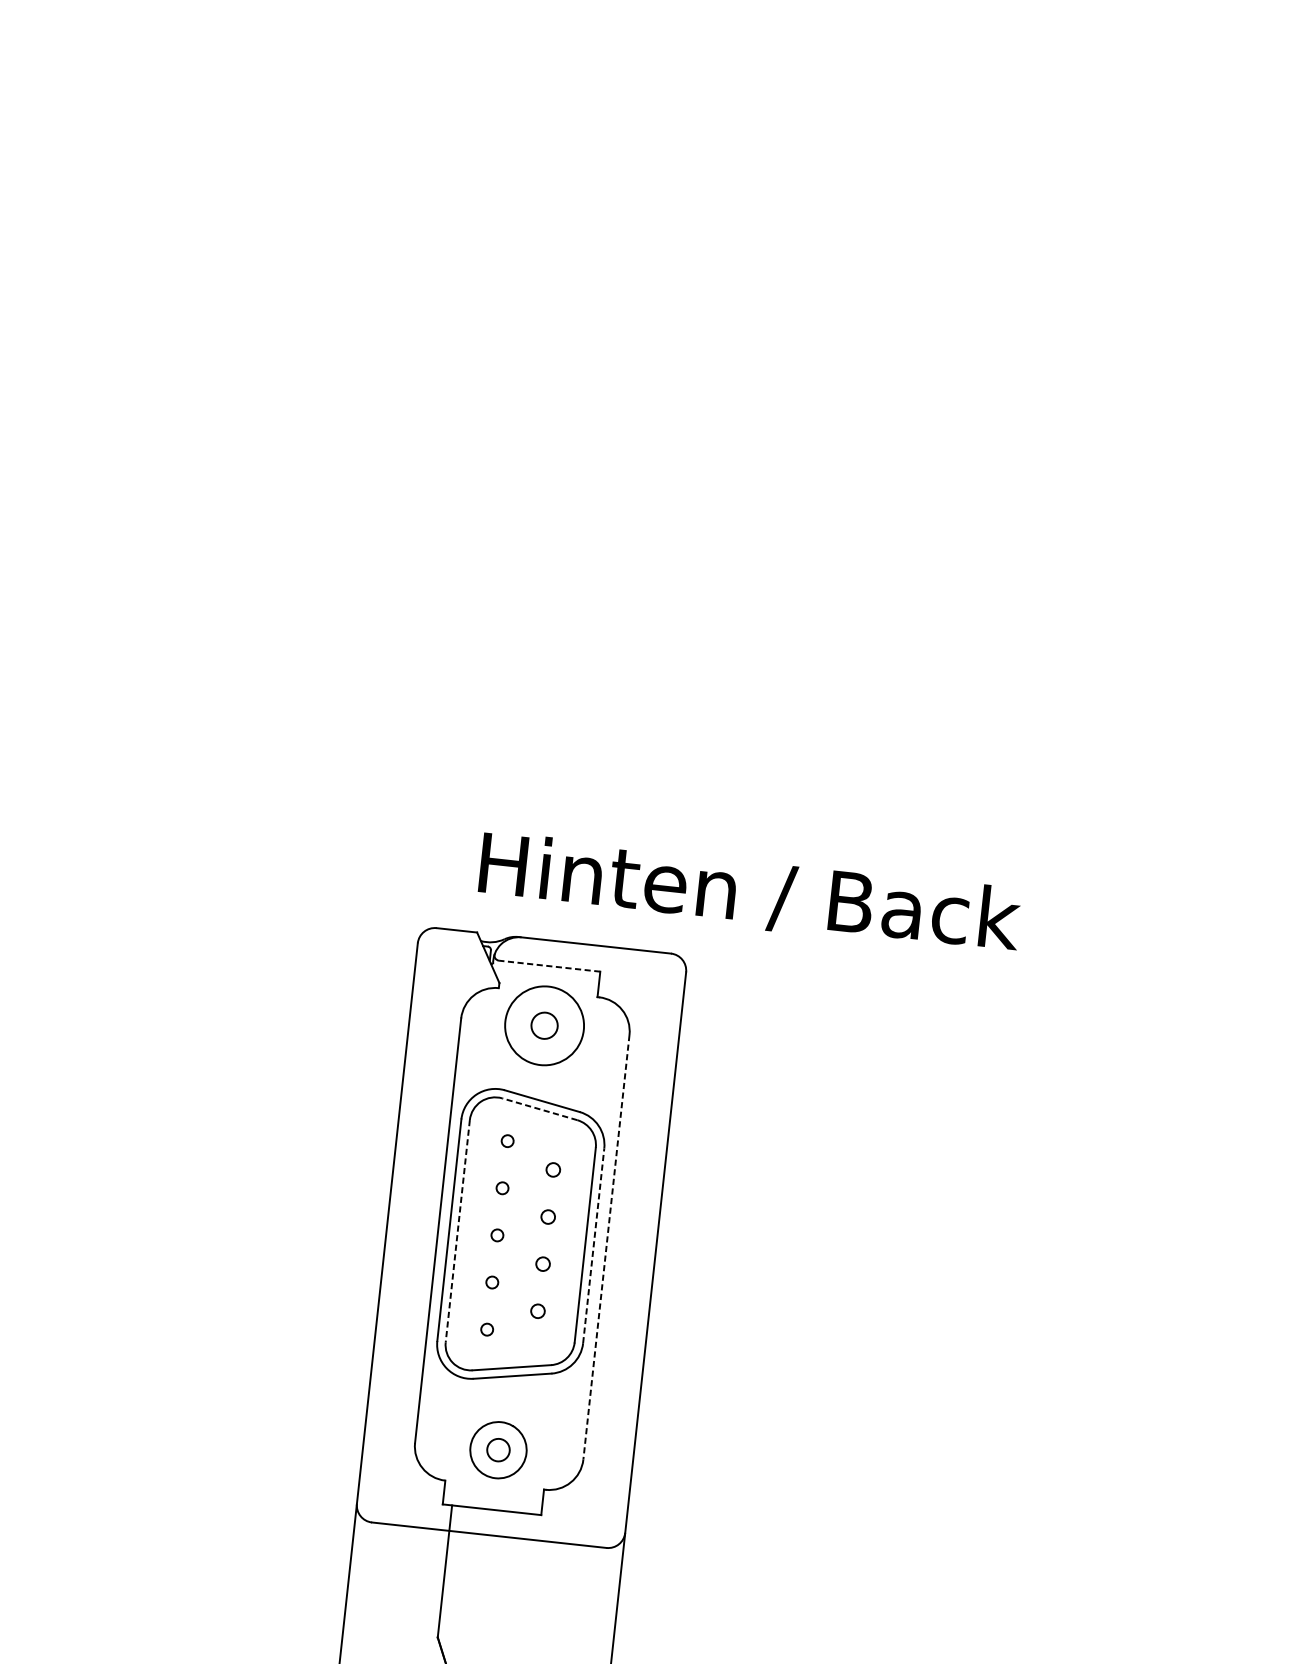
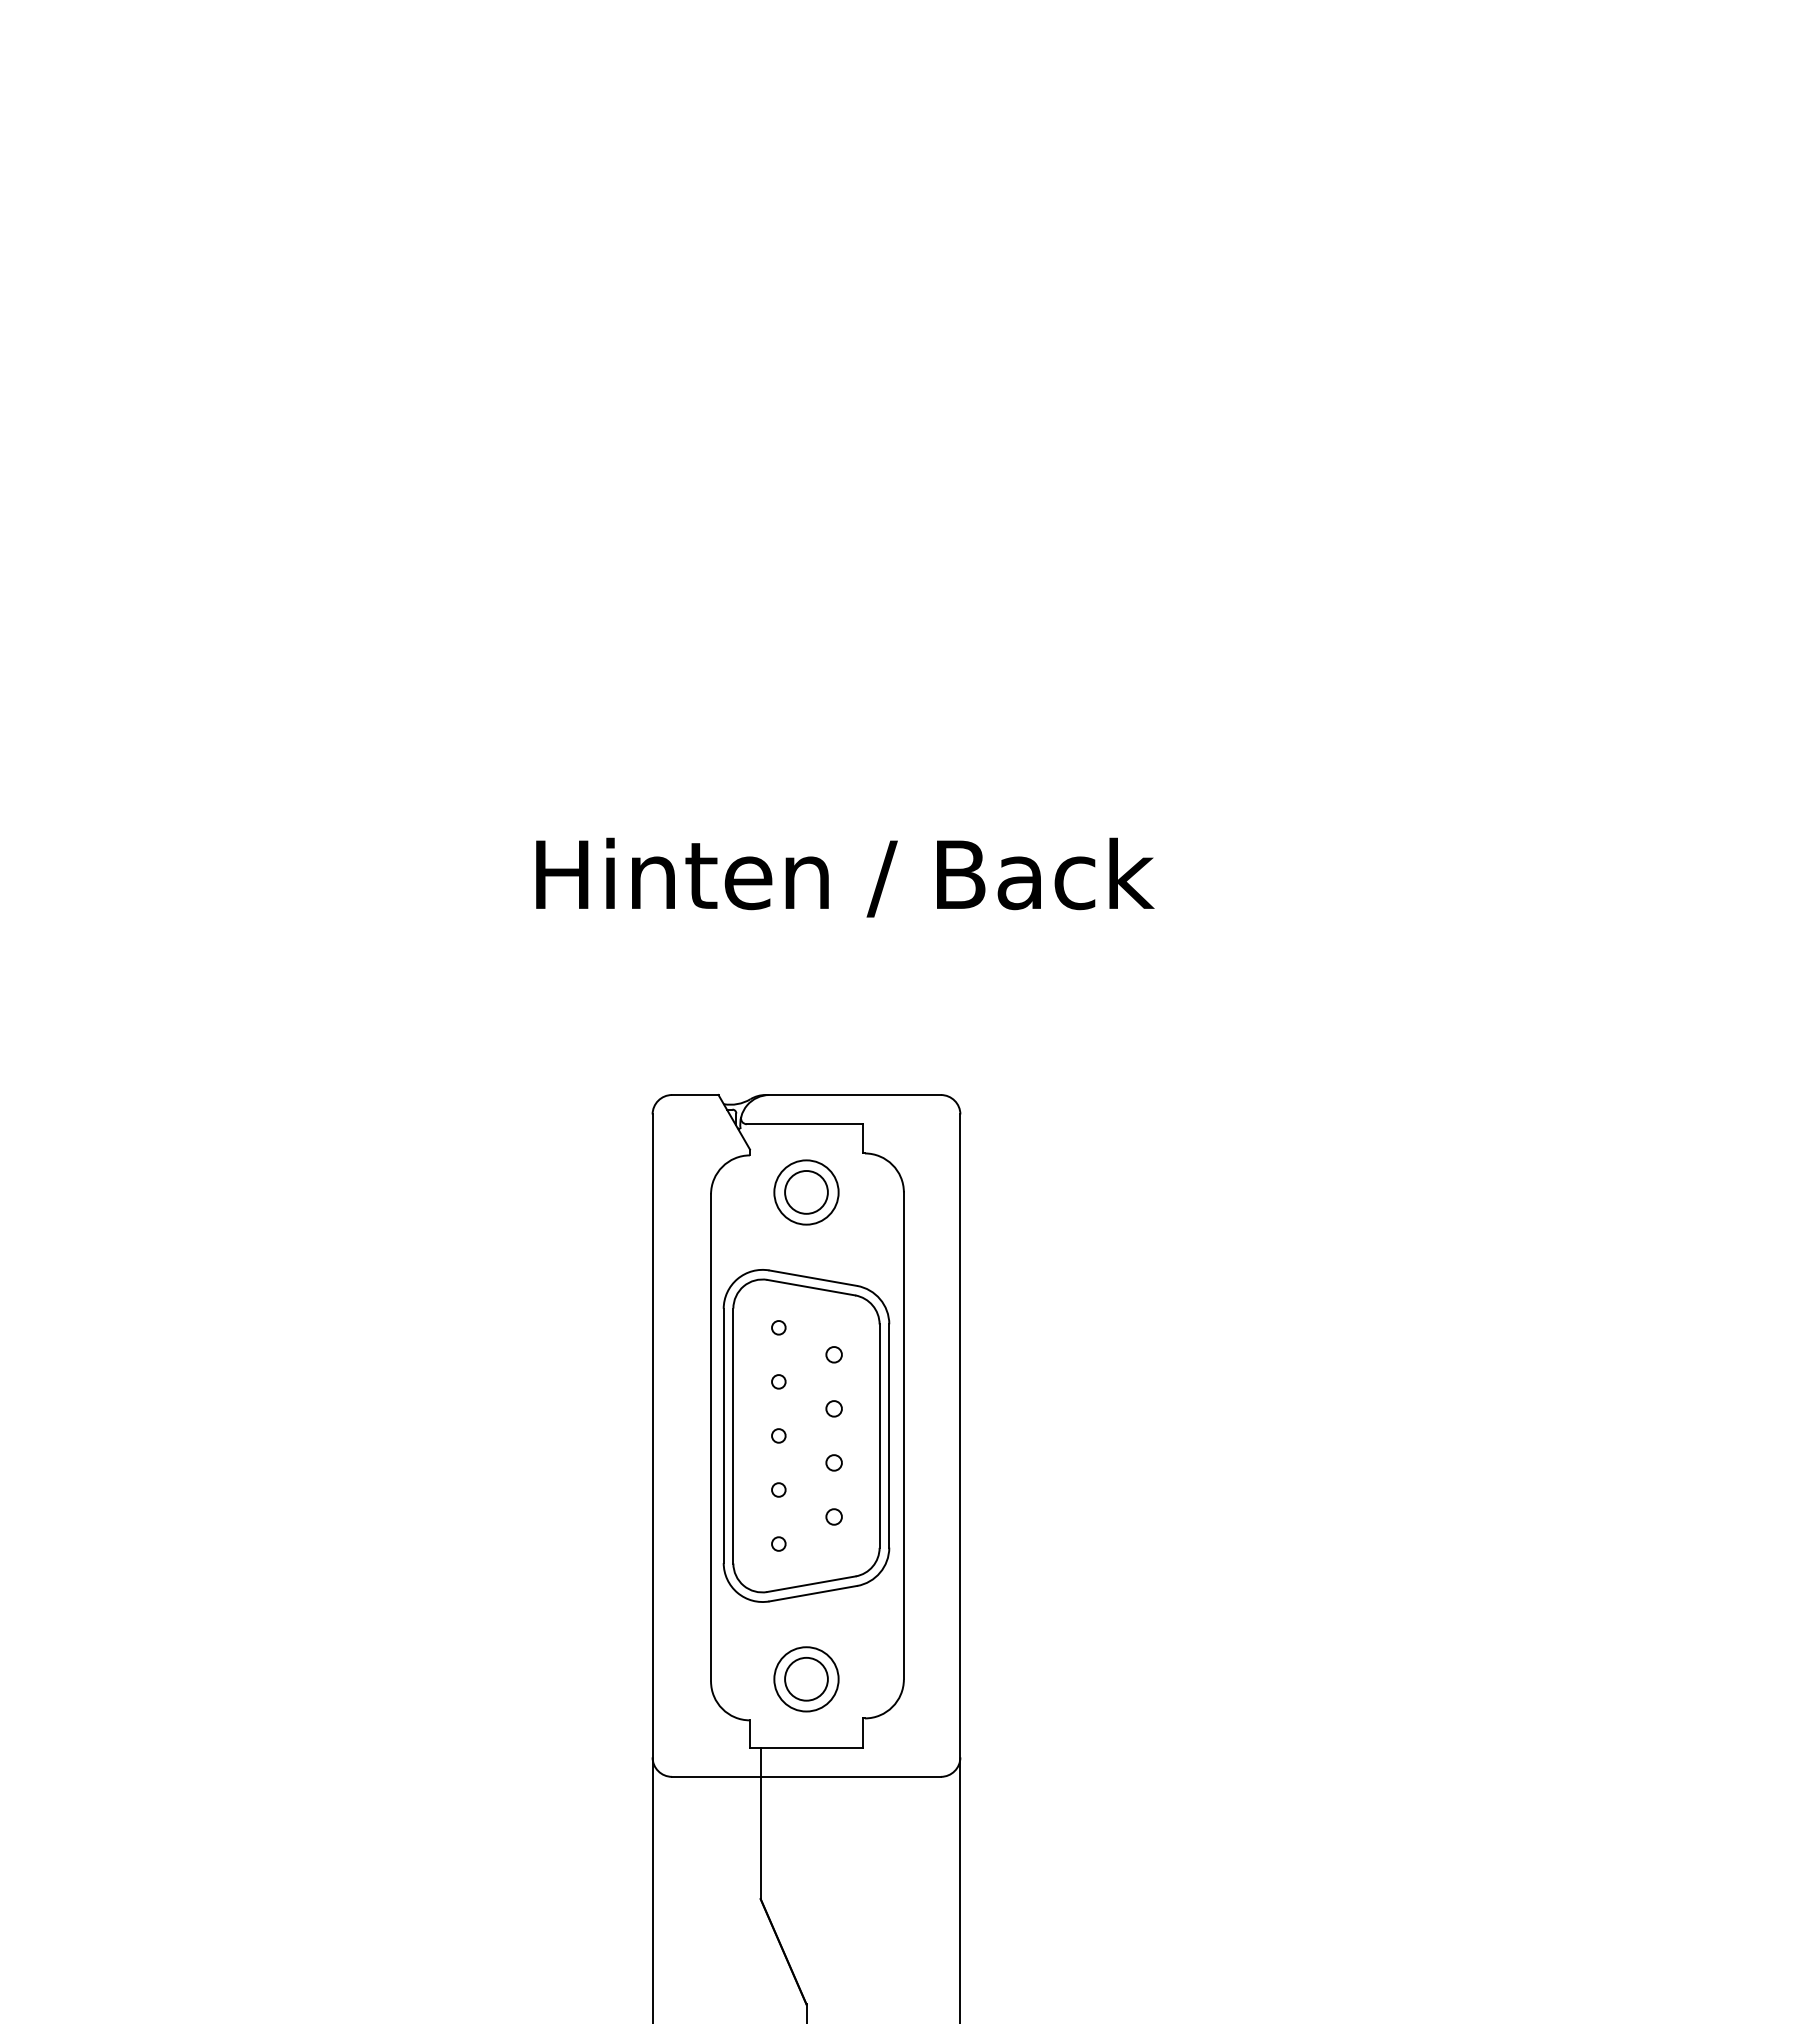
text: (750, 893) -> (845, 877), moved
line: (549, 966) -> (804, 1124), dashed -> solid
circle: (544, 1025) -> (806, 1192), size x0.71
circle: (544, 1025) -> (806, 1192), size x1.43
line: (539, 1109) -> (811, 1287), dashed -> solid
line: (457, 1231) -> (733, 1436), dashed -> solid
line: (593, 1245) -> (889, 1435), dashed -> solid
line: (606, 1246) -> (903, 1435), dashed -> solid
circle: (498, 1449) -> (806, 1678), size x1.67

